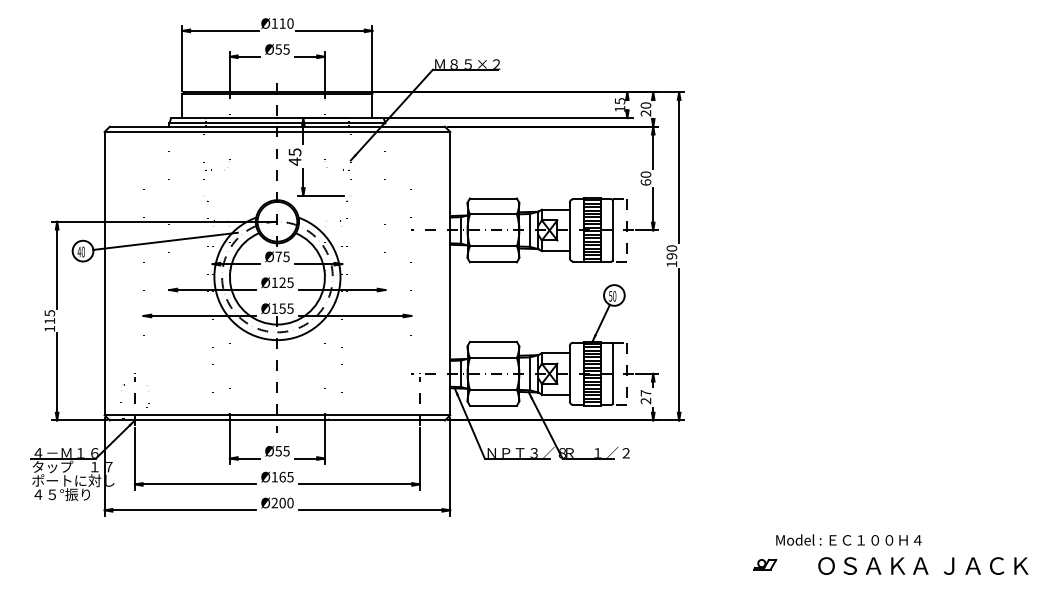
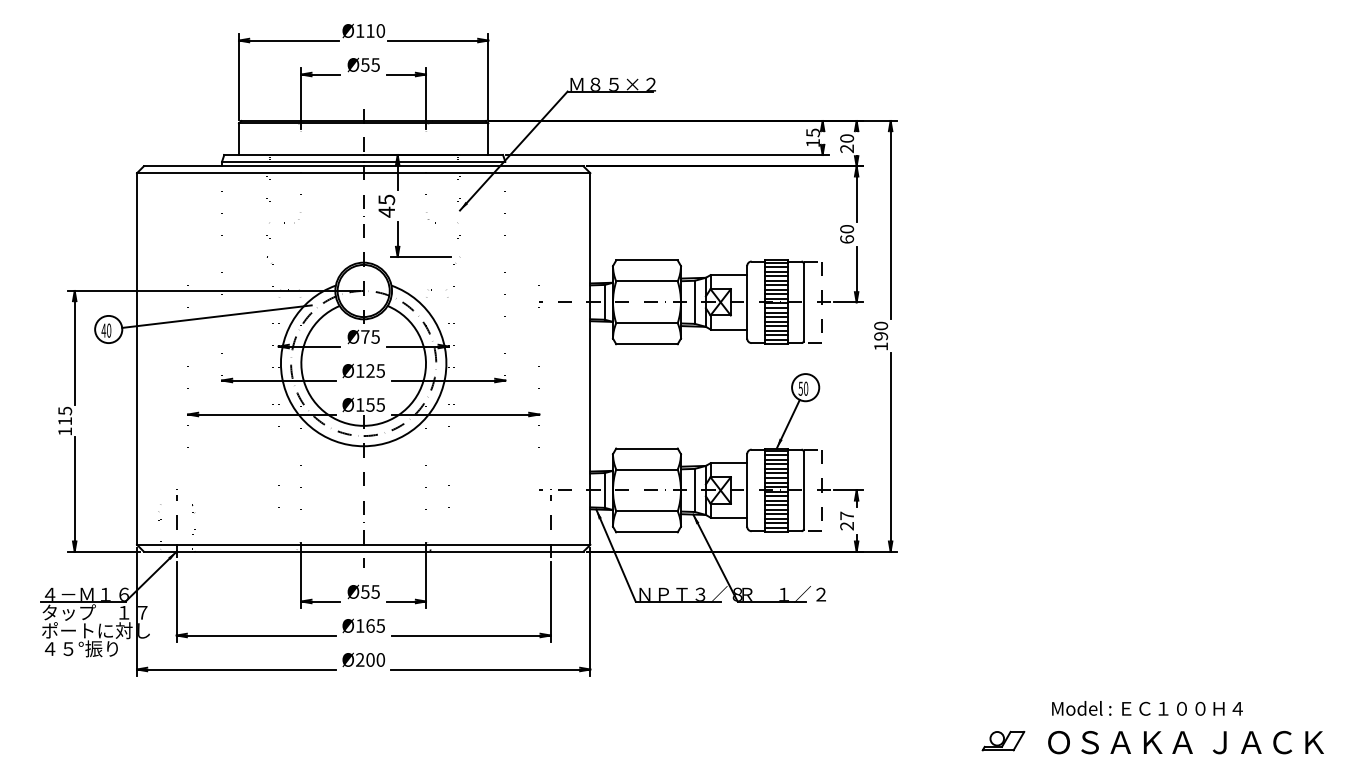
text: (848, 539) -> (1146, 707), moved
part: (764, 564) -> (1002, 740), size x1.43
text: (923, 565) -> (1186, 741), moved

